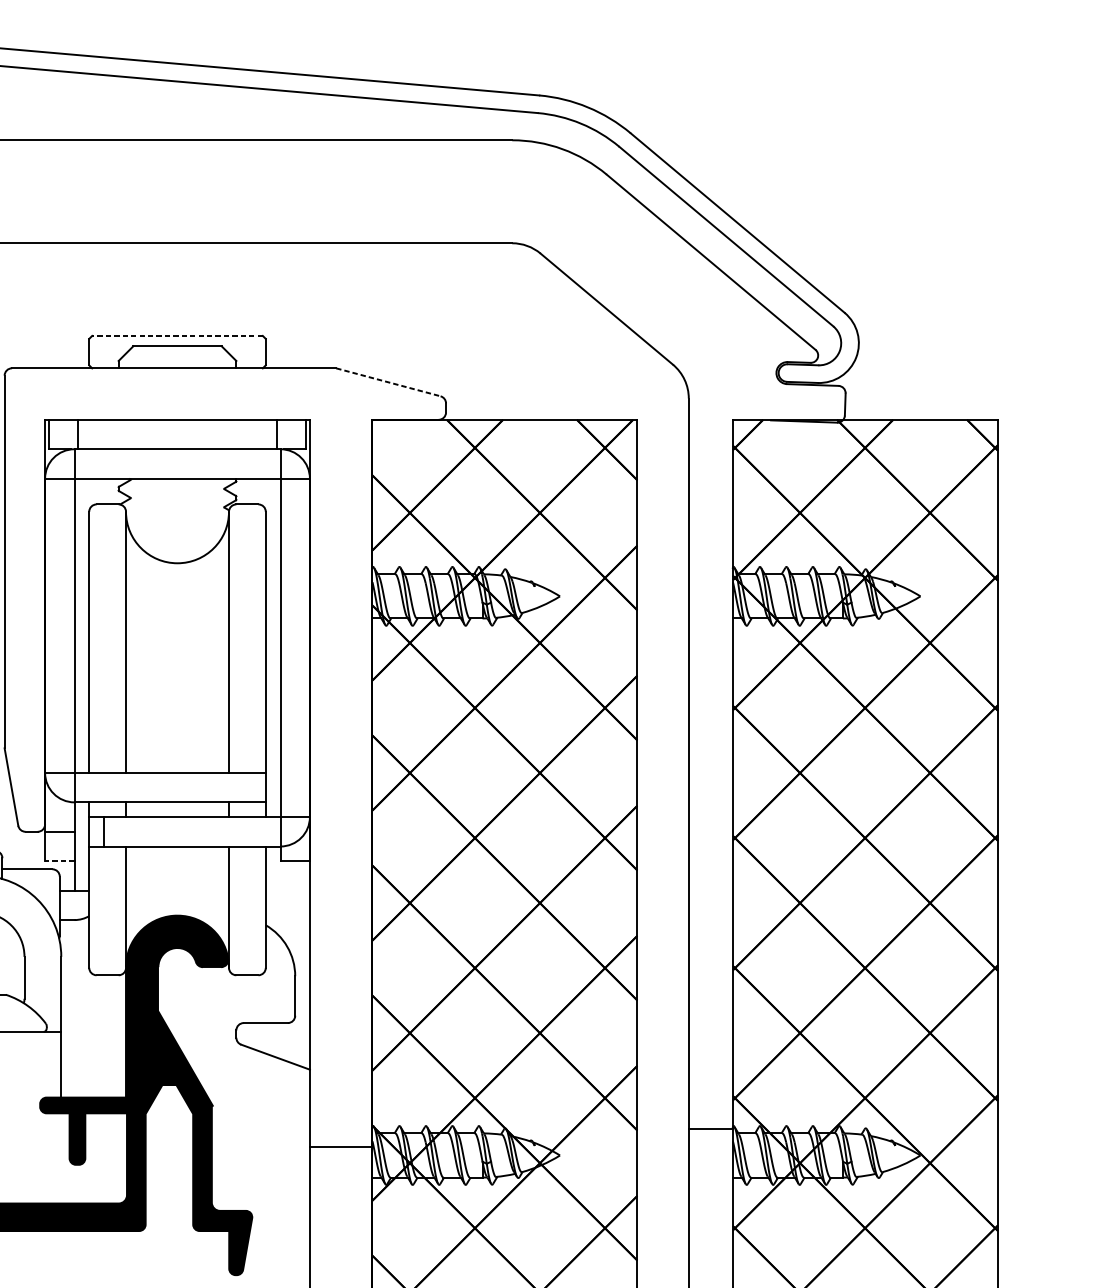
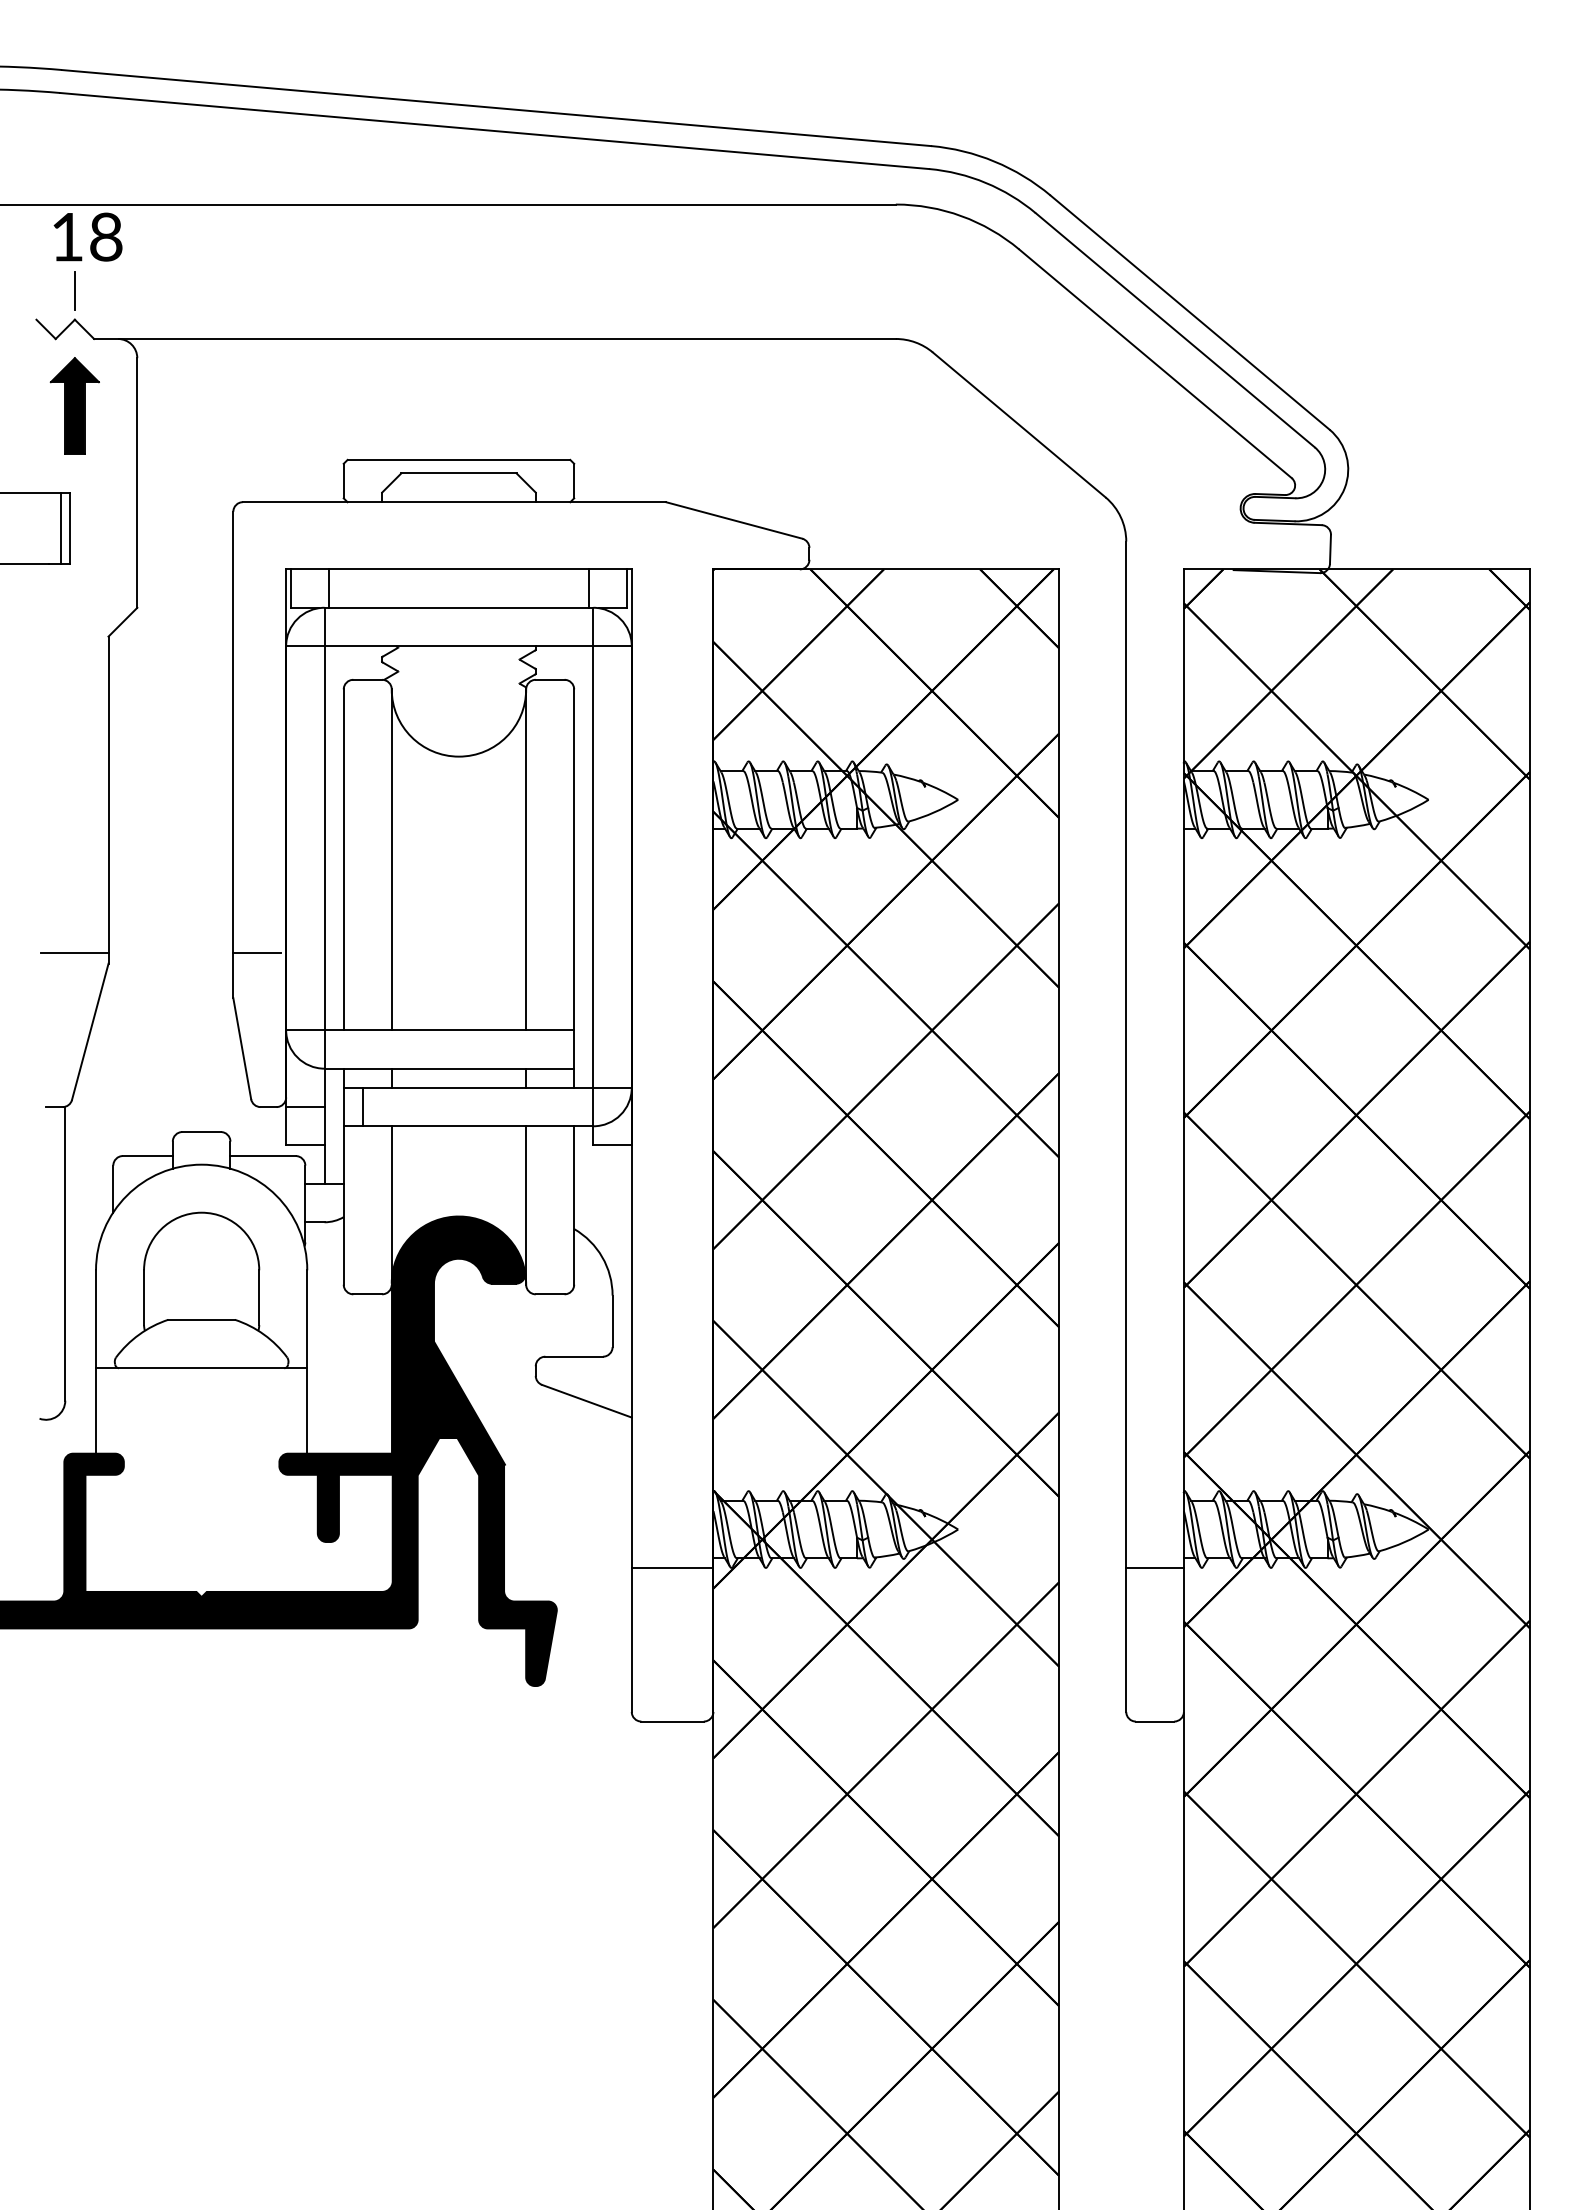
line: (177, 335) -> (458, 459), dashed -> solid
line: (388, 382) -> (734, 520), dashed -> solid
line: (23, 714) -> (257, 953), added
line: (59, 861) -> (304, 1145), dashed -> solid
line: (710, 1128) -> (1154, 1567), moved
line: (341, 1146) -> (672, 1567), moved

